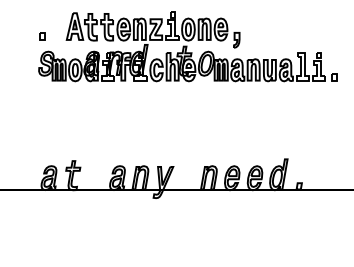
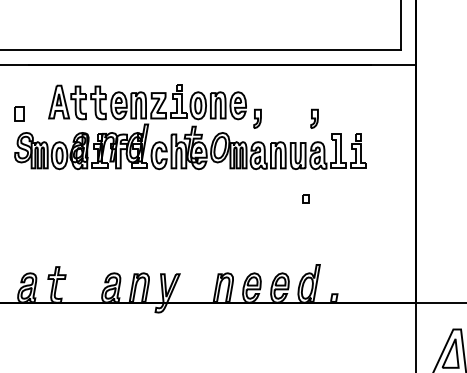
part: (41, 35) -> (18, 113), size x1.6
part: (283, 39) -> (314, 118), added
part: (334, 76) -> (305, 198), moved

